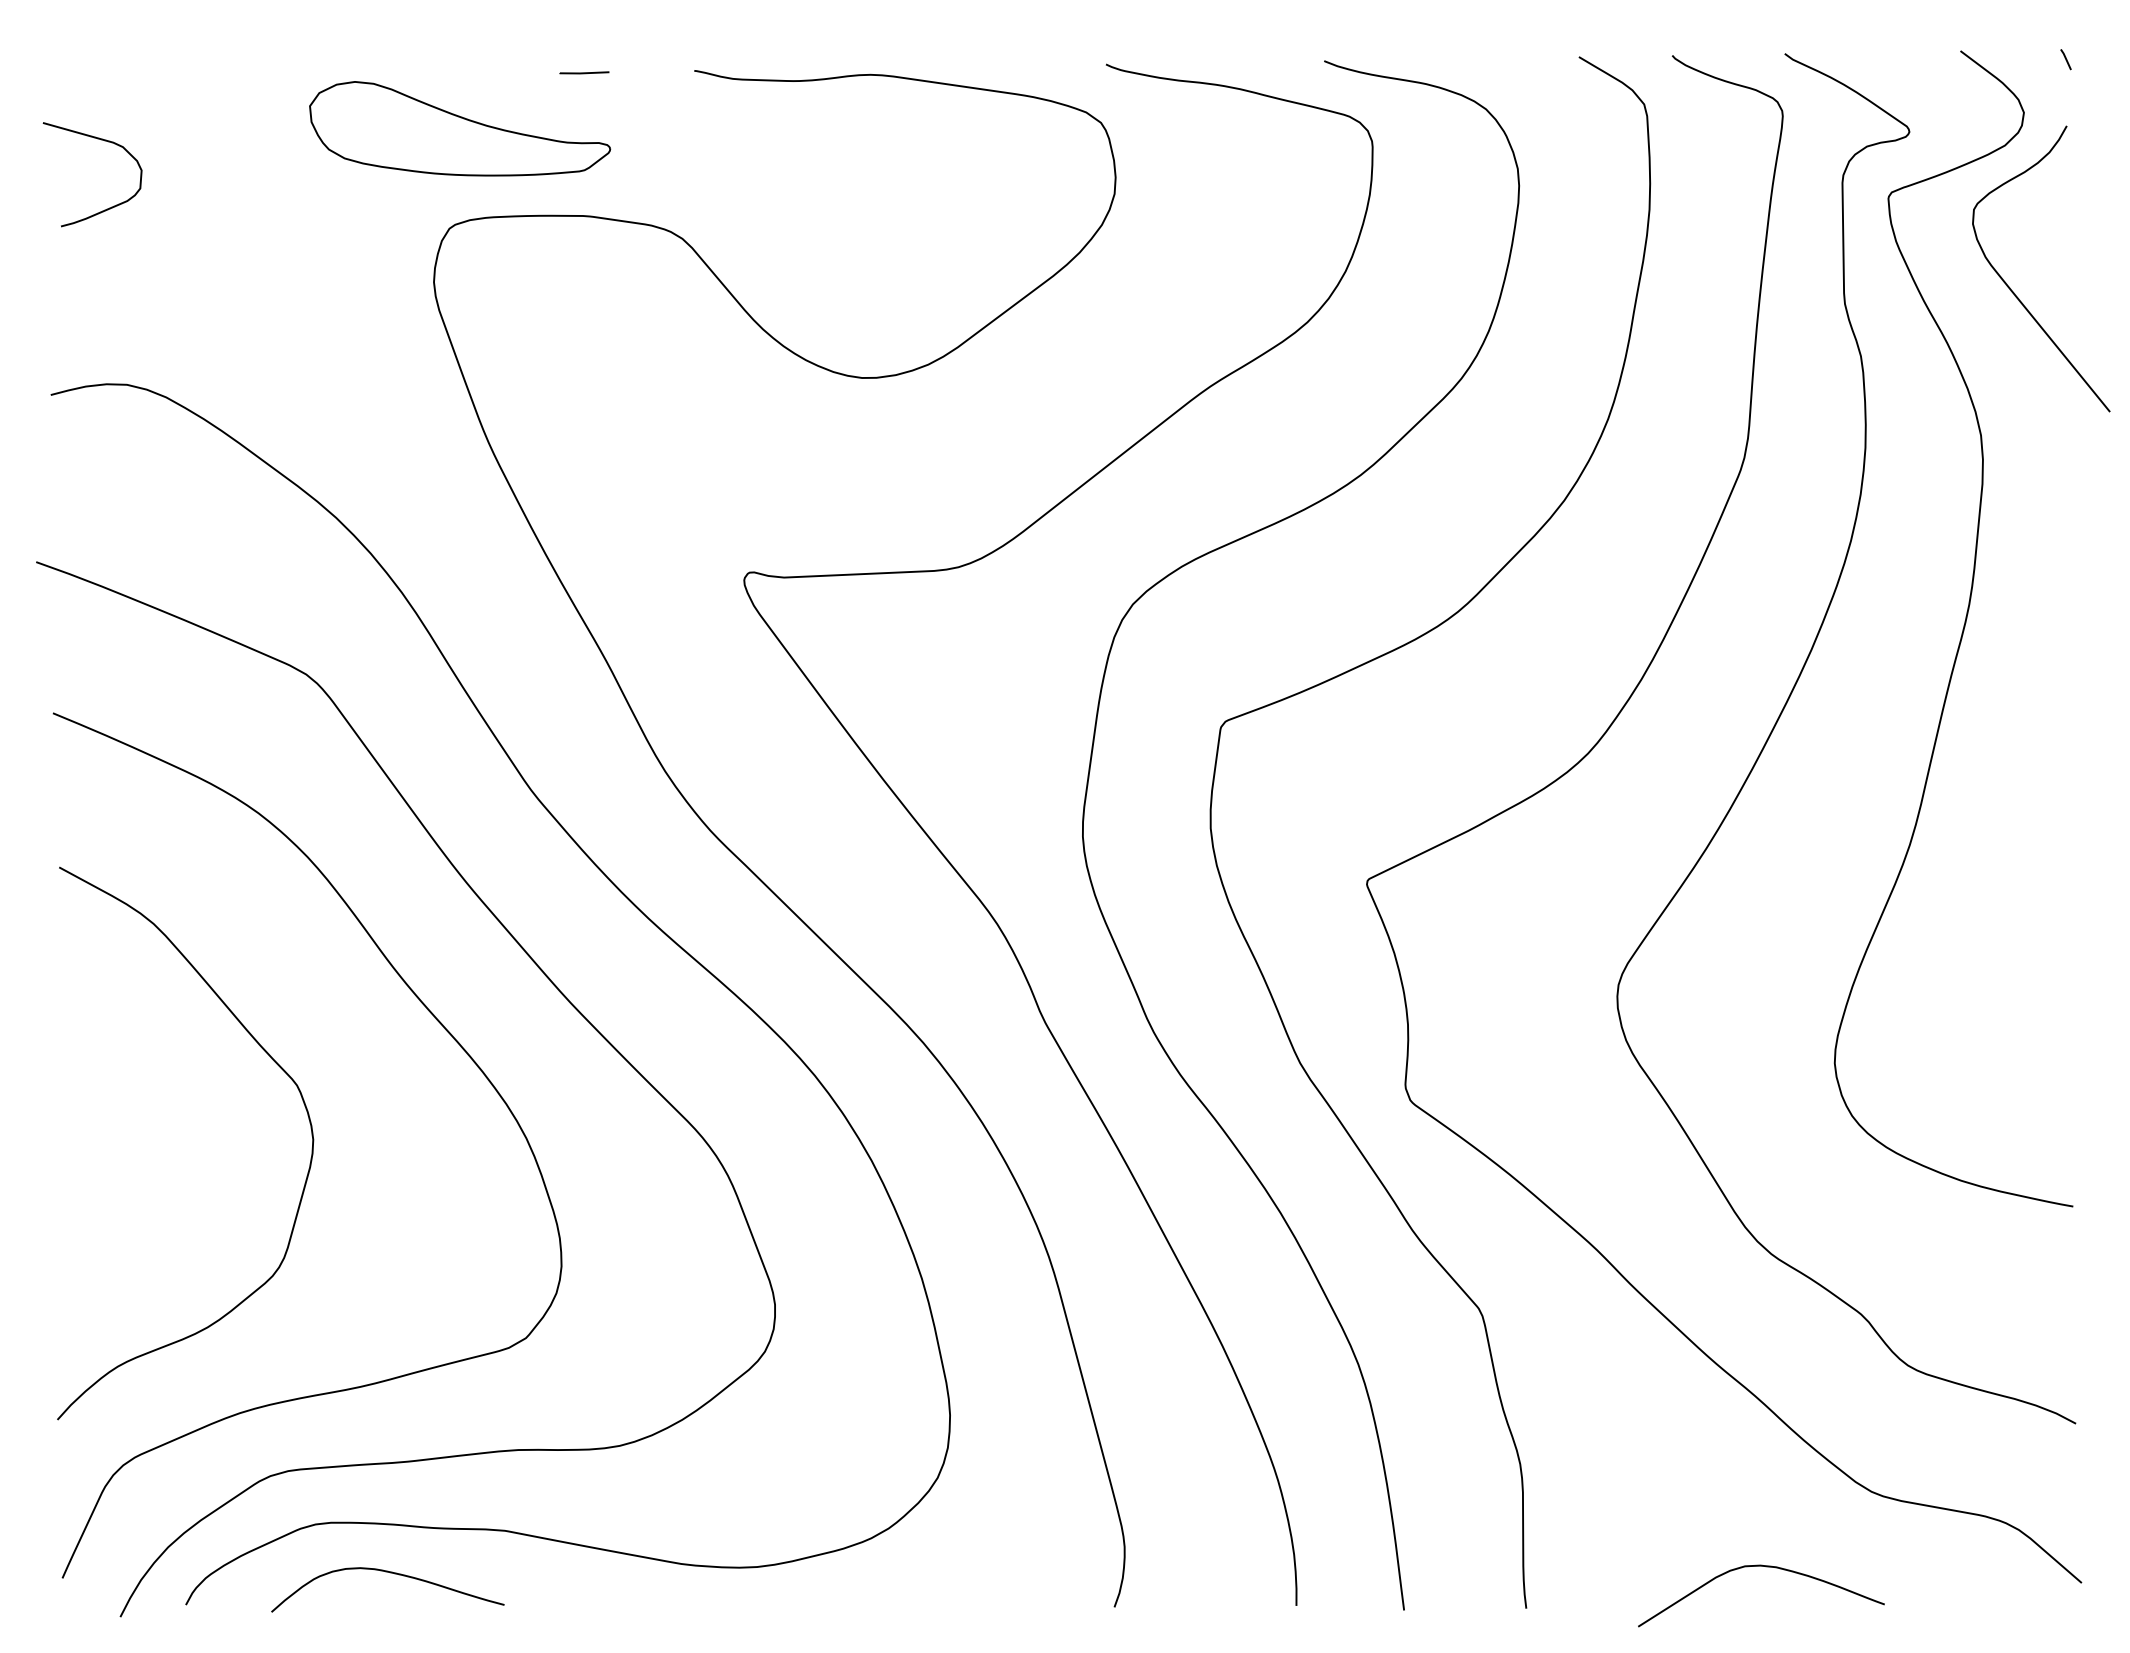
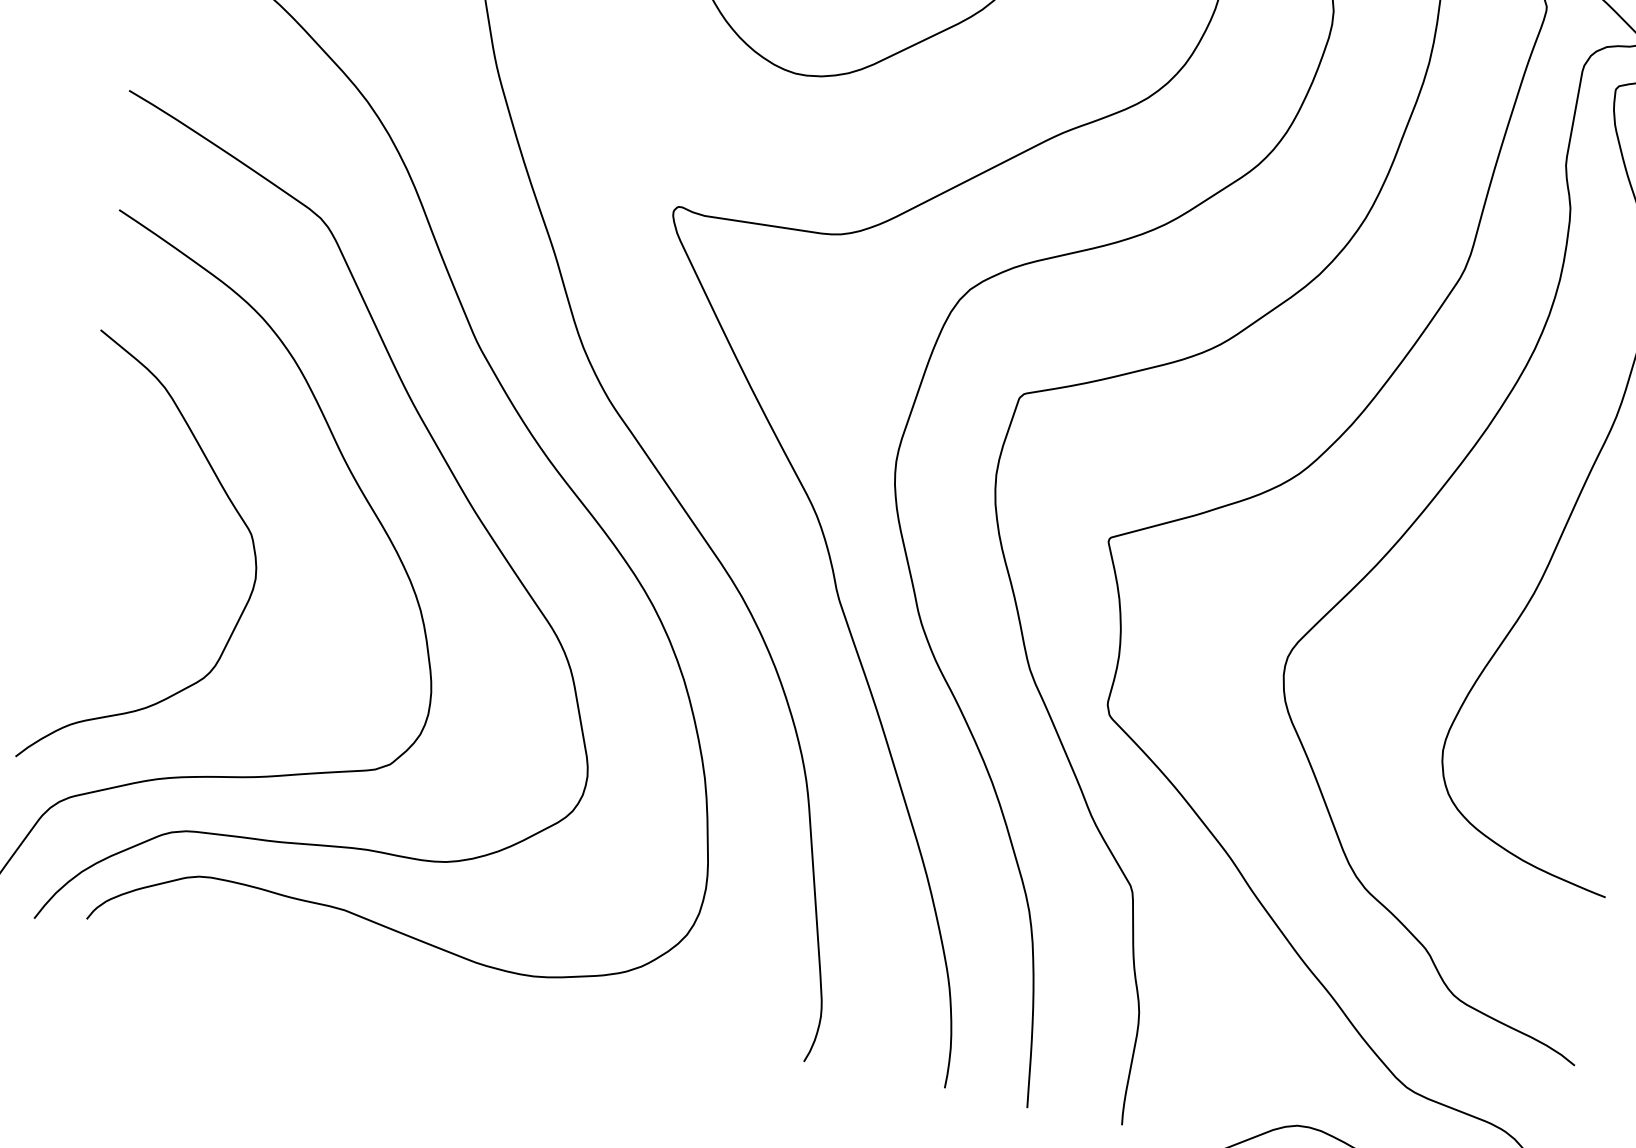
curve: (390, 1573) -> (249, 925), removed

